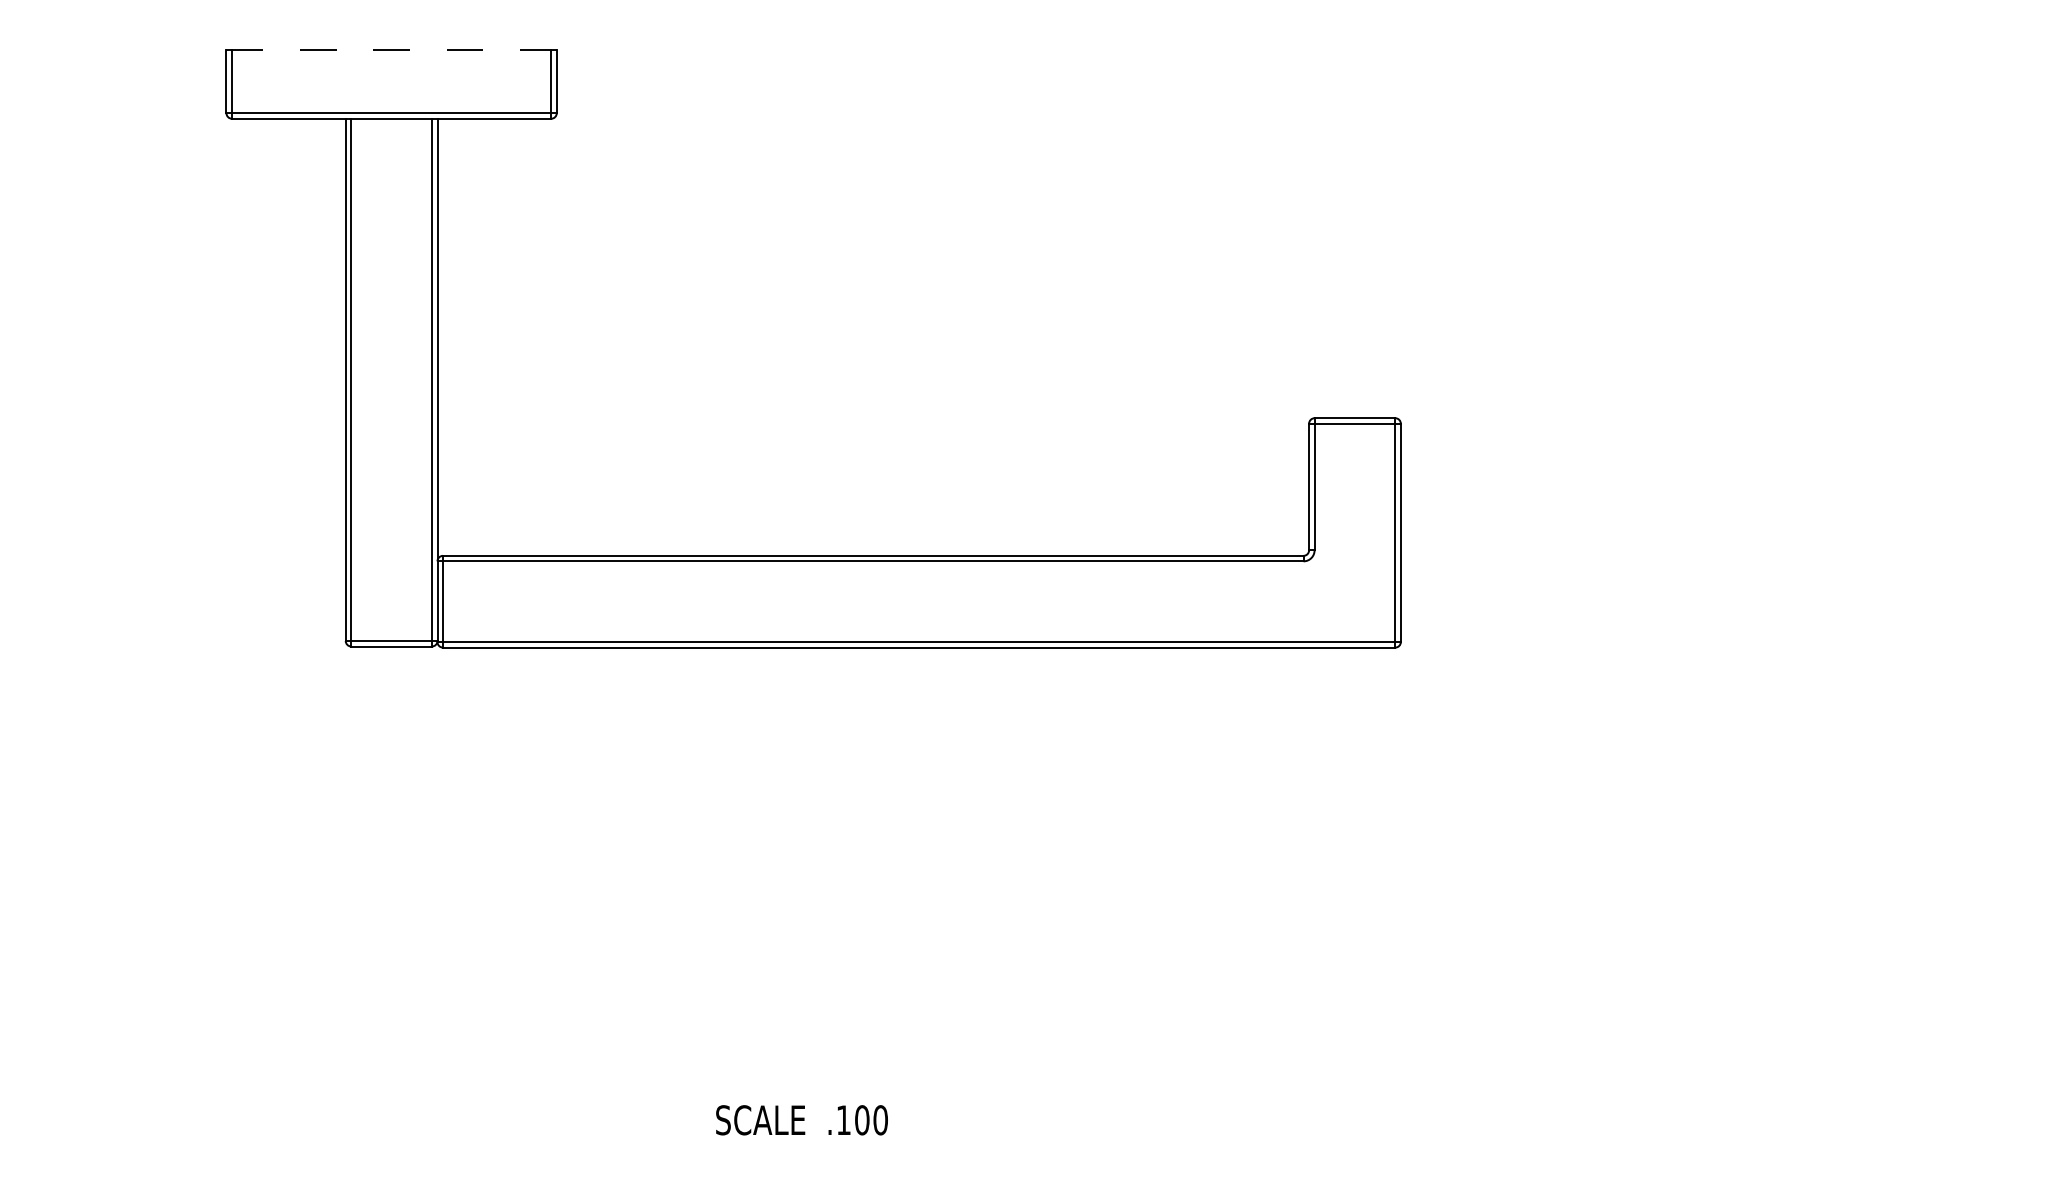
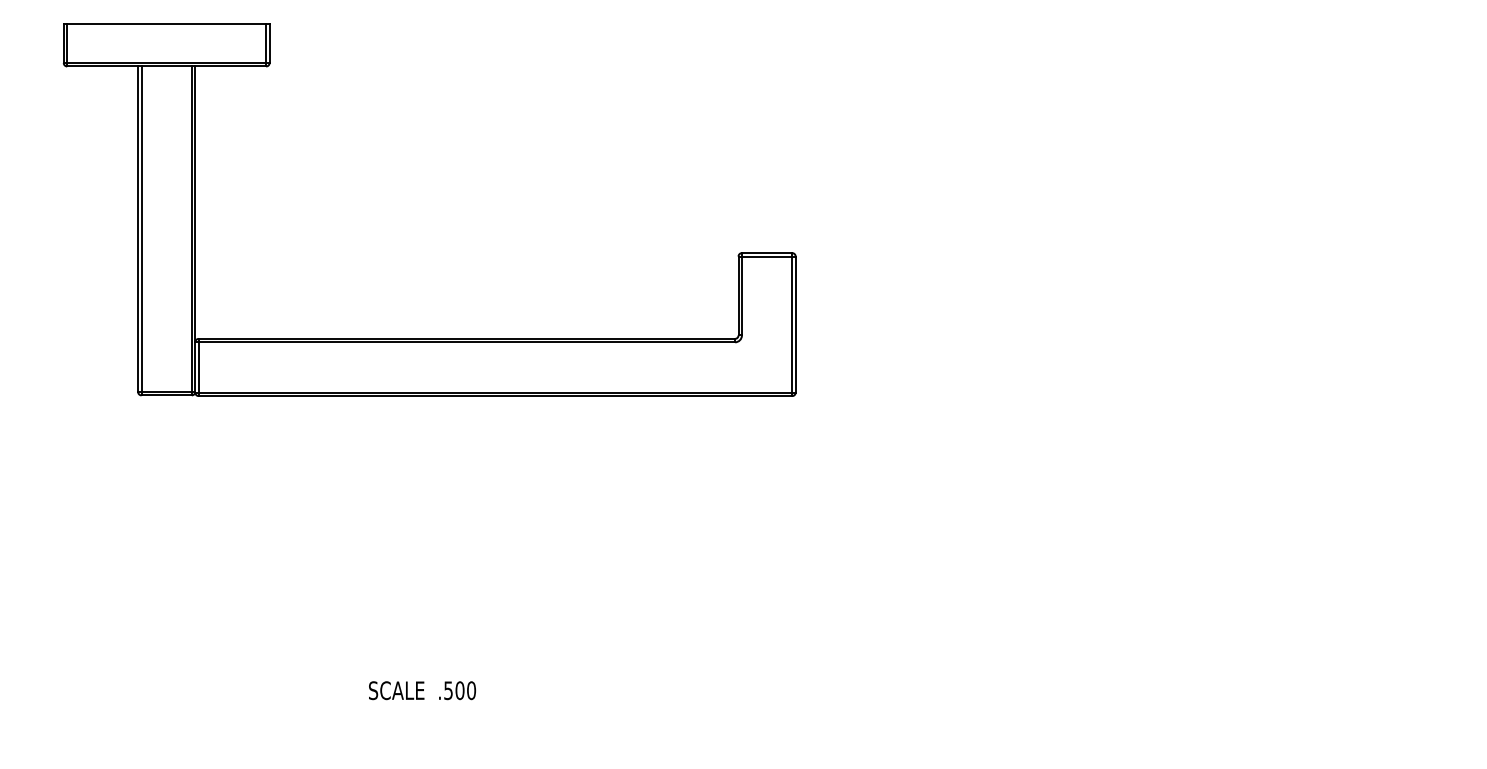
line: (391, 49) -> (166, 23), dashed -> solid
text: (843, 1119) -> (448, 690), .100 -> .500

